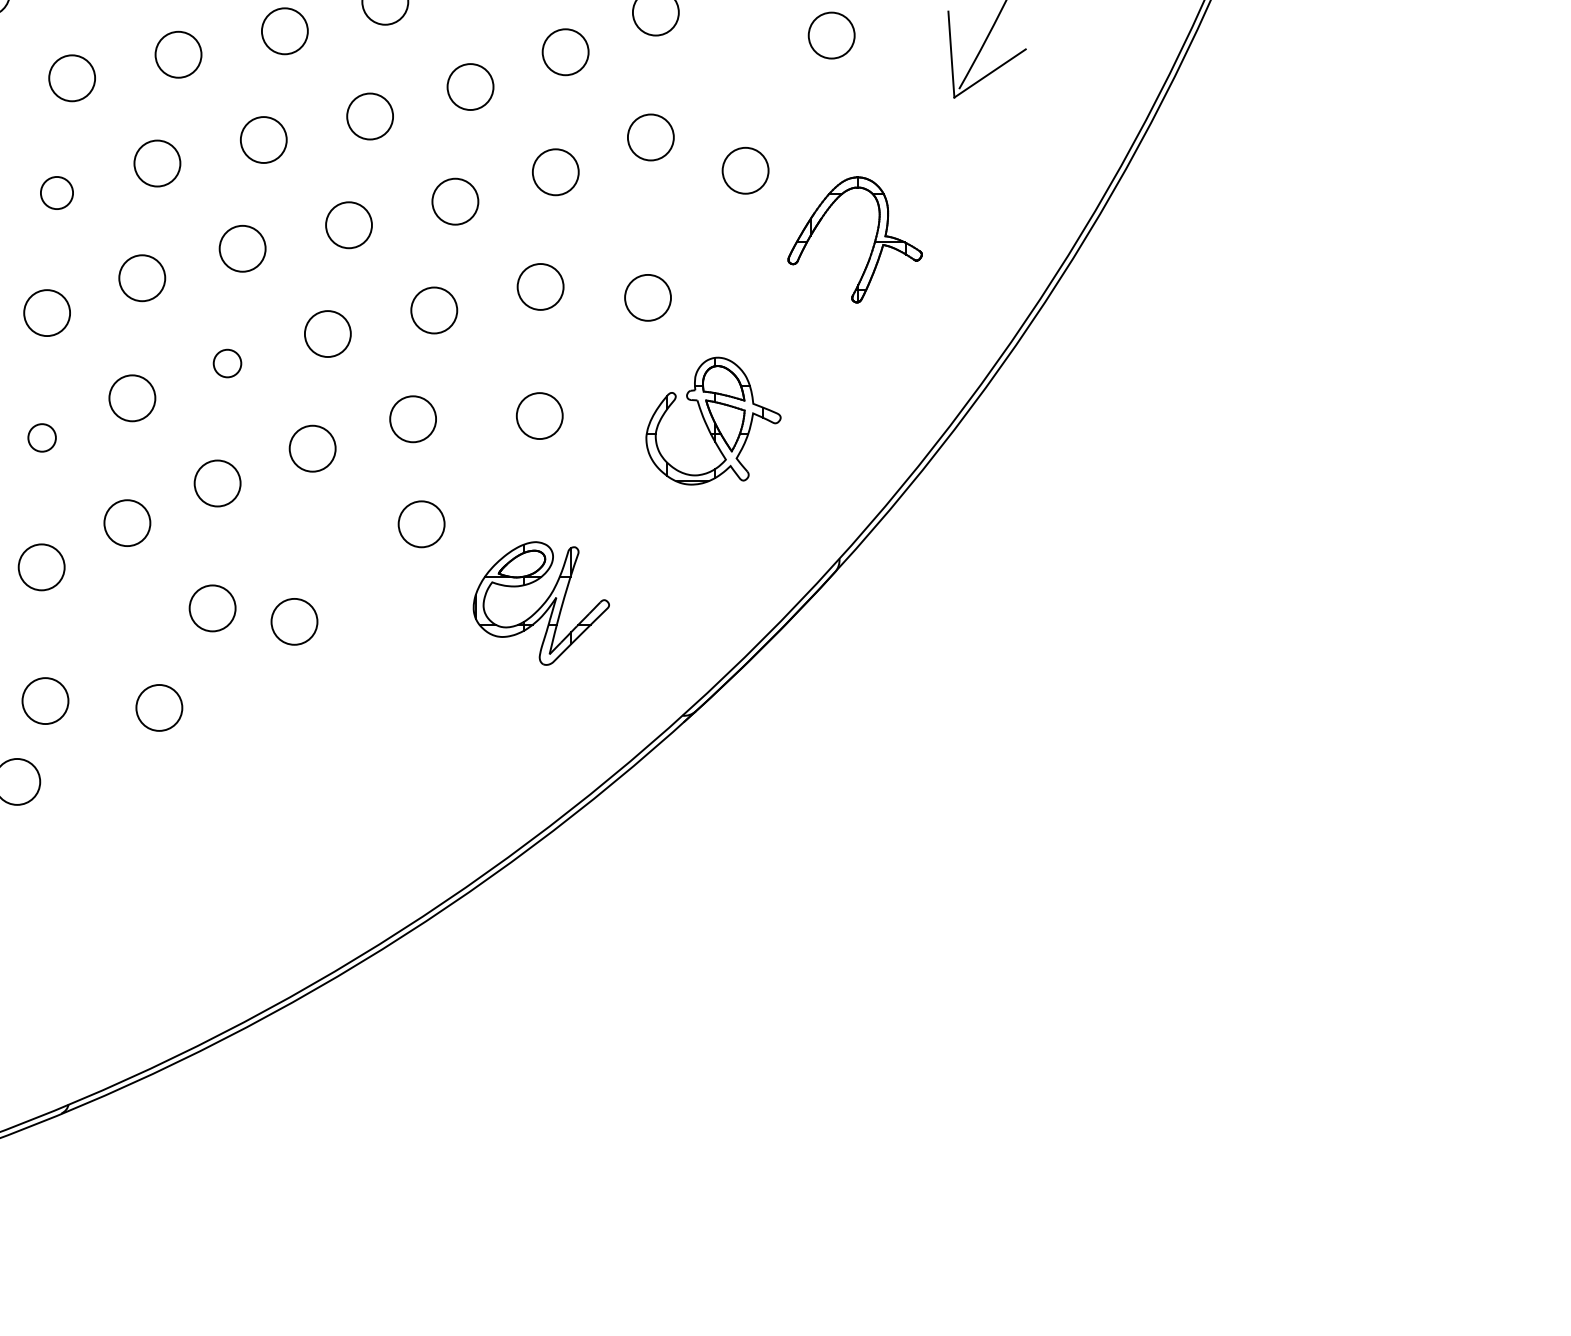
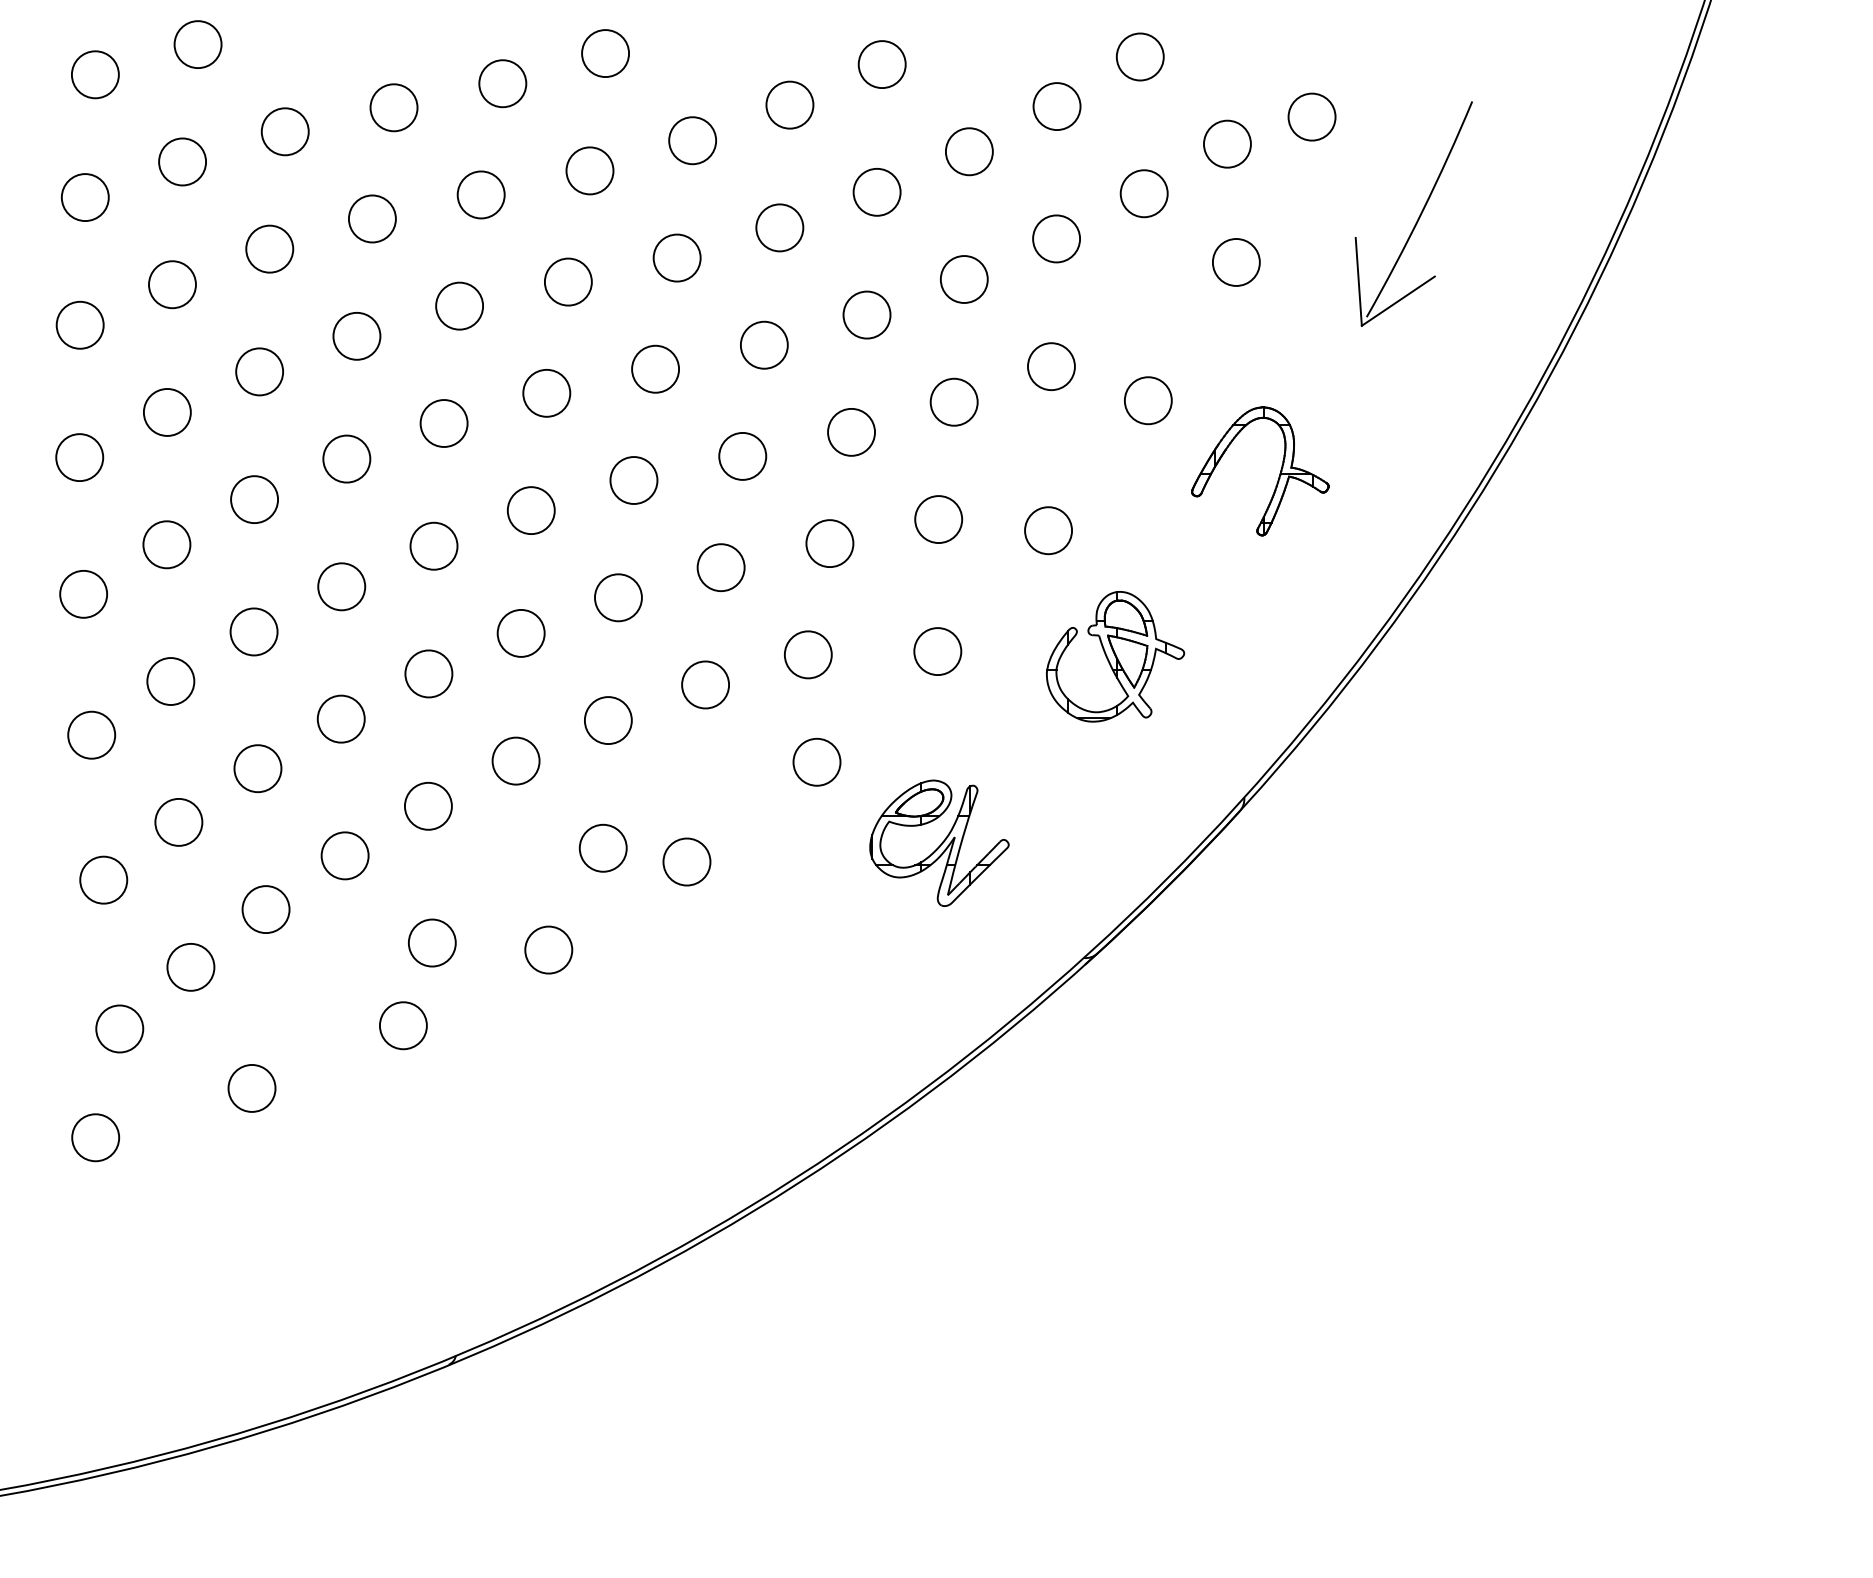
circle: (56, 193) -> (443, 423), size x1.43
circle: (227, 363) -> (618, 597), size x1.67
circle: (41, 437) -> (428, 673), size x1.67

